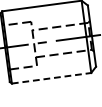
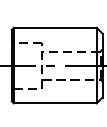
line: (51, 78) -> (55, 103), dashed -> solid

